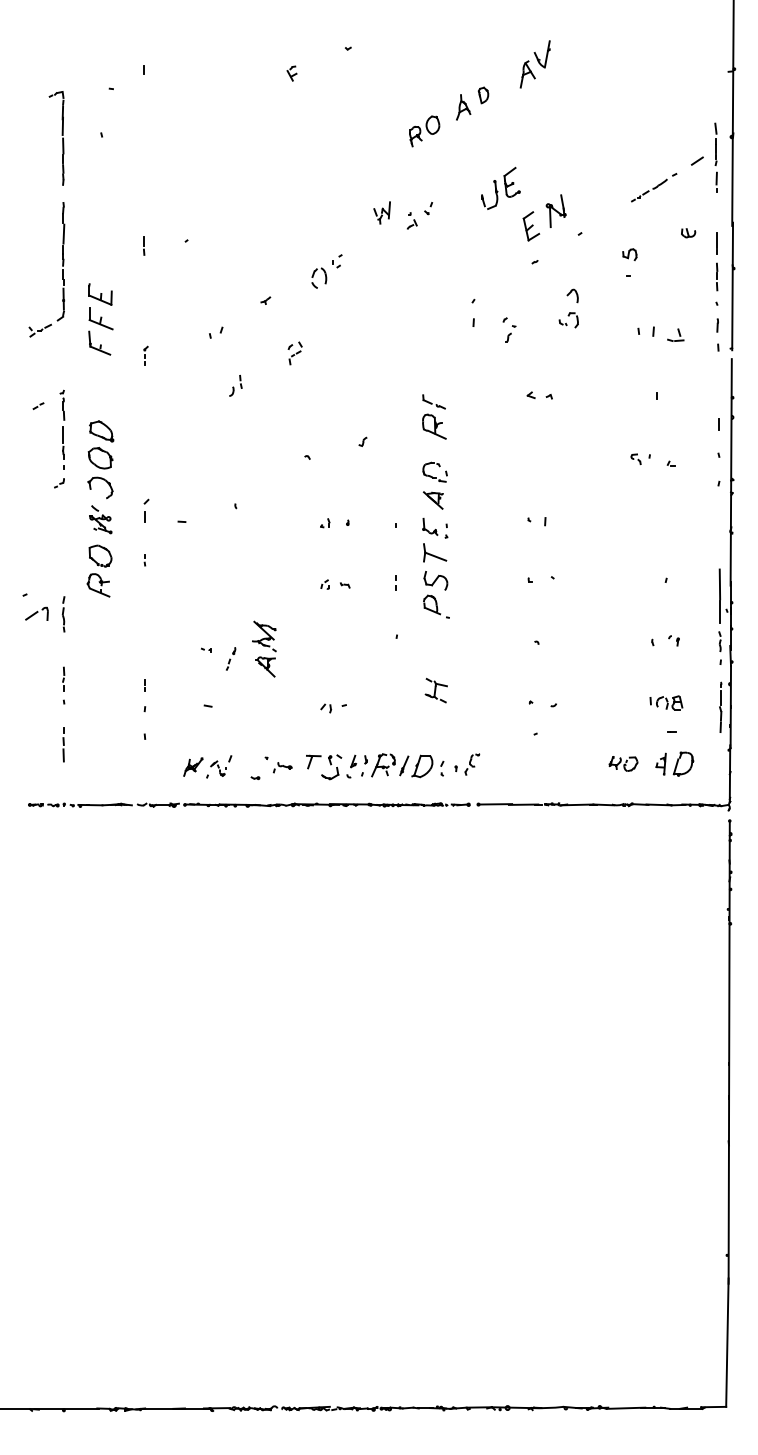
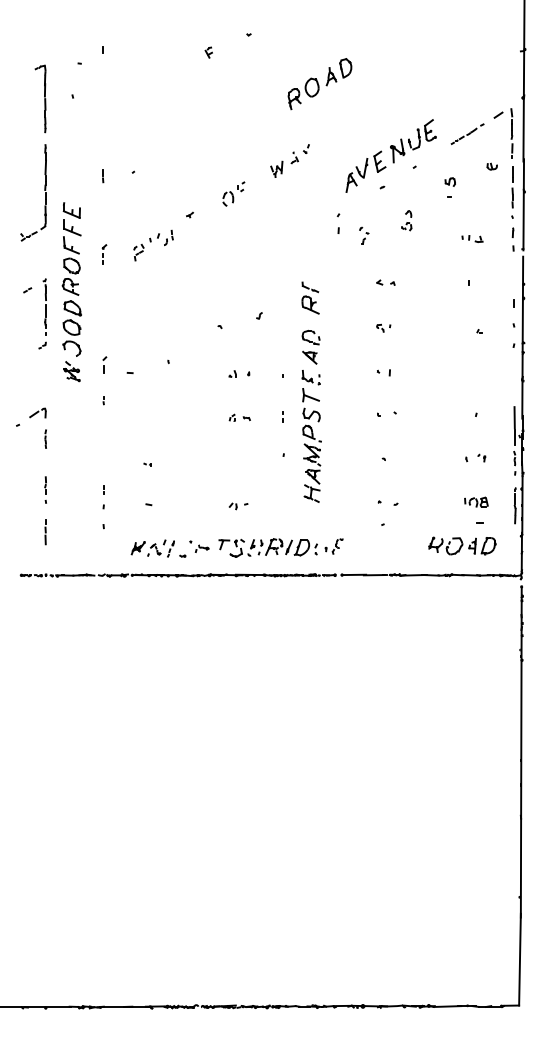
part: (534, 64) -> (356, 175), moved
part: (483, 95) -> (345, 68), size x1.67
part: (424, 131) -> (303, 94), size x1.43
part: (715, 157) -> (511, 133), moved
part: (500, 187) -> (422, 134), moved
part: (381, 212) -> (276, 169), moved
part: (568, 308) -> (406, 220), size x0.71
part: (660, 334) -> (472, 239), size x0.62
part: (294, 353) -> (138, 252), moved
part: (145, 355) -> (104, 254), size x1.43
part: (235, 385) -> (168, 237), moved
part: (640, 459) -> (383, 328), moved
part: (99, 570) -> (71, 276), moved
part: (36, 613) -> (37, 412), moved
part: (63, 614) -> (45, 439), size x0.71
part: (264, 648) -> (312, 463), moved
part: (231, 658) -> (171, 548), moved
part: (623, 763) -> (445, 545), size x1.67

